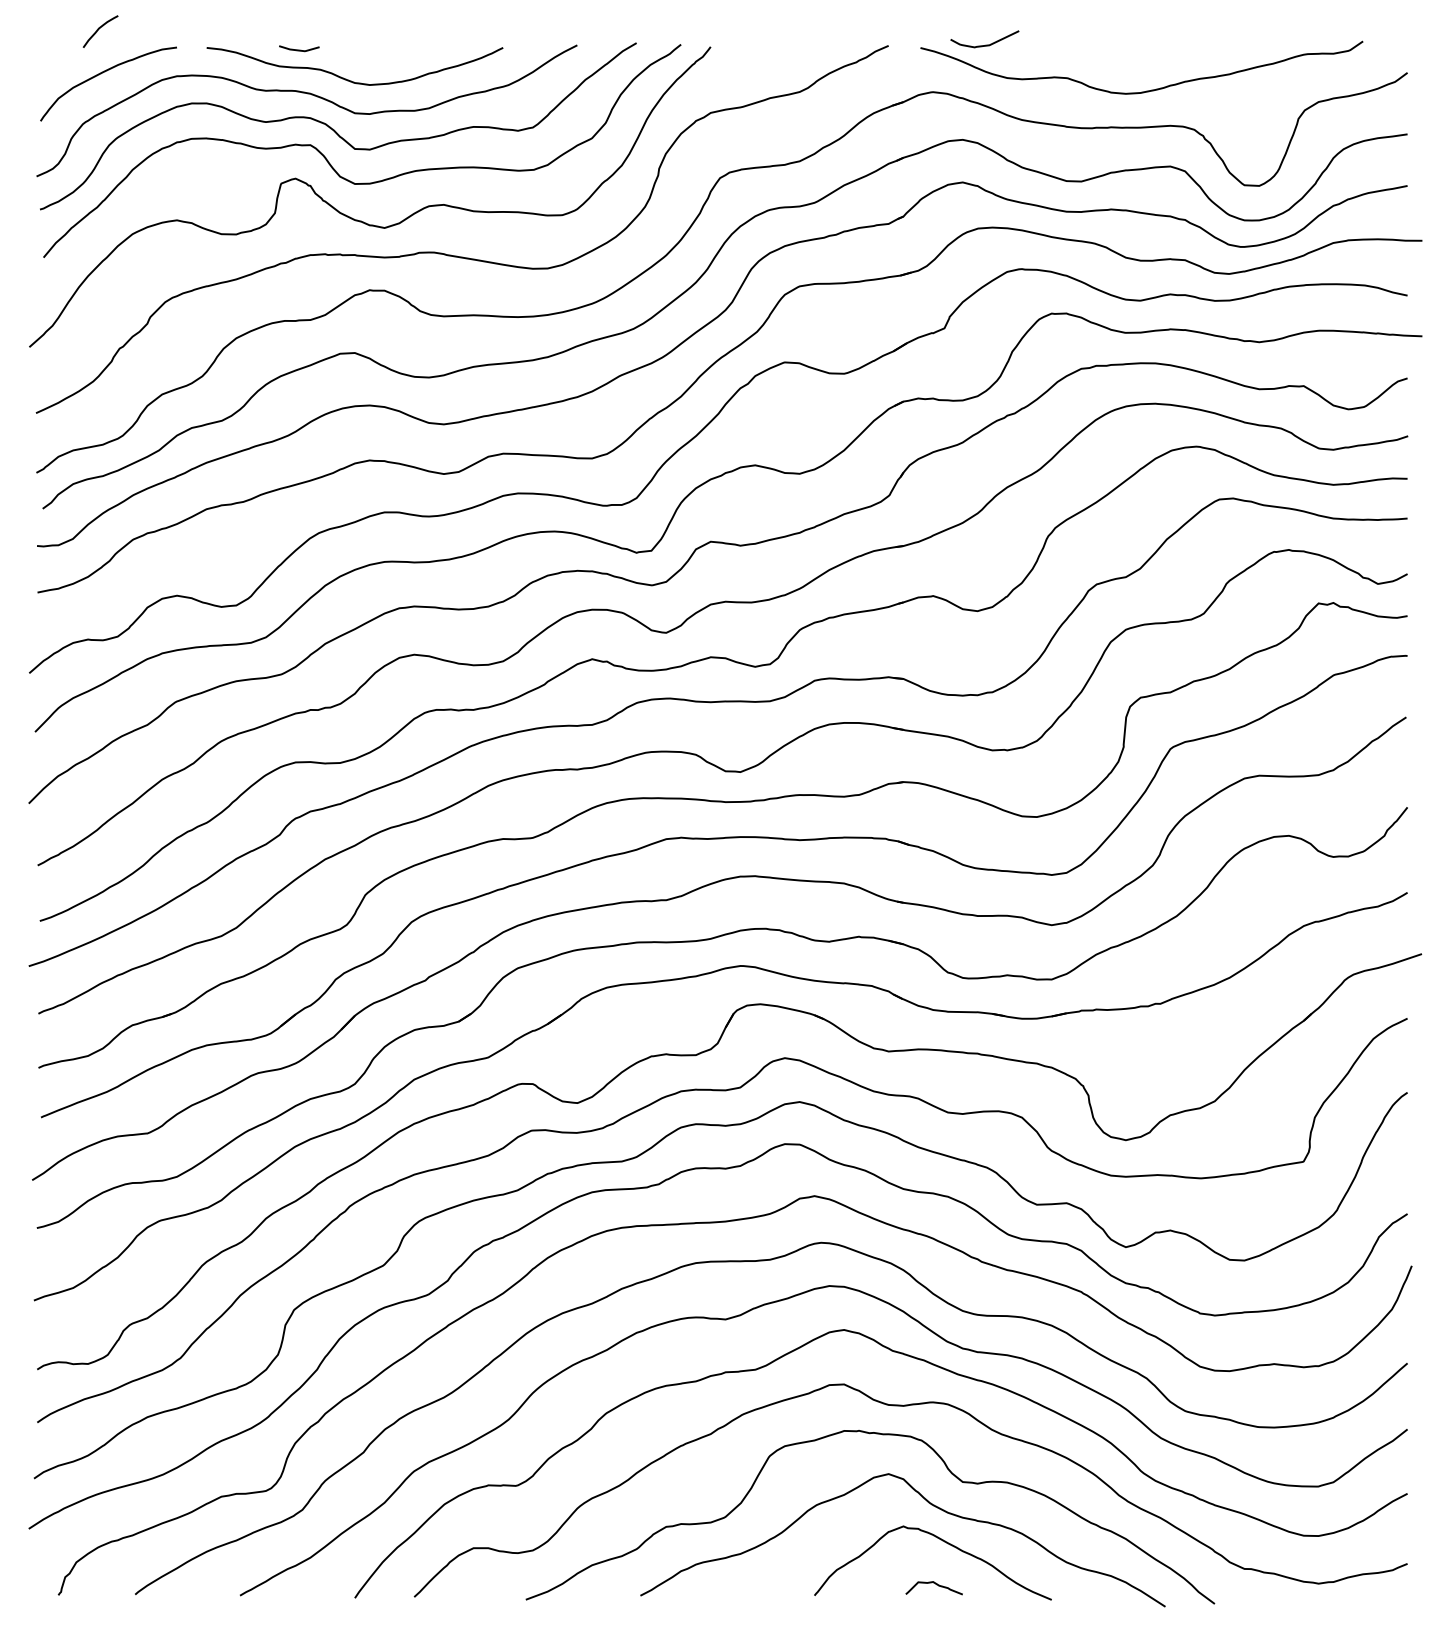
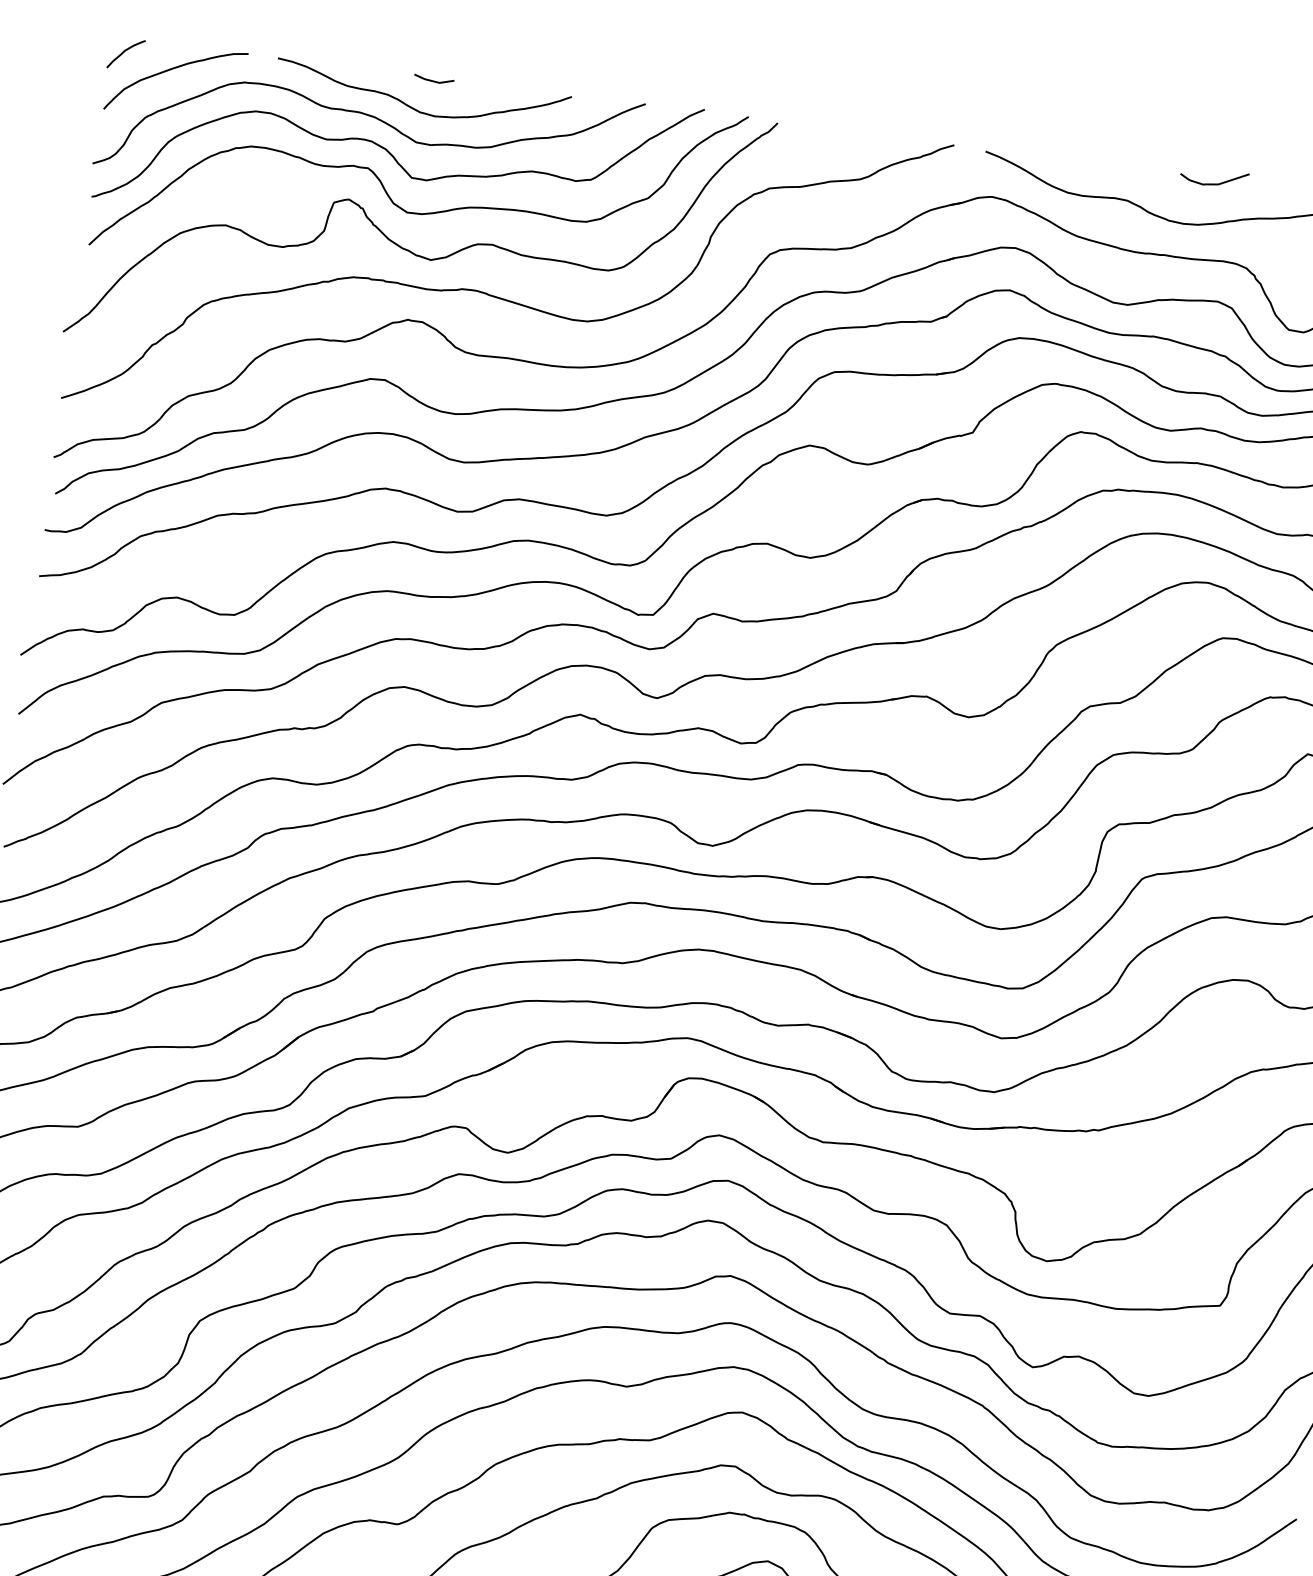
curve: (99, 29) -> (125, 51), moved
curve: (985, 44) -> (1214, 183), moved
line: (299, 49) -> (434, 80), moved

